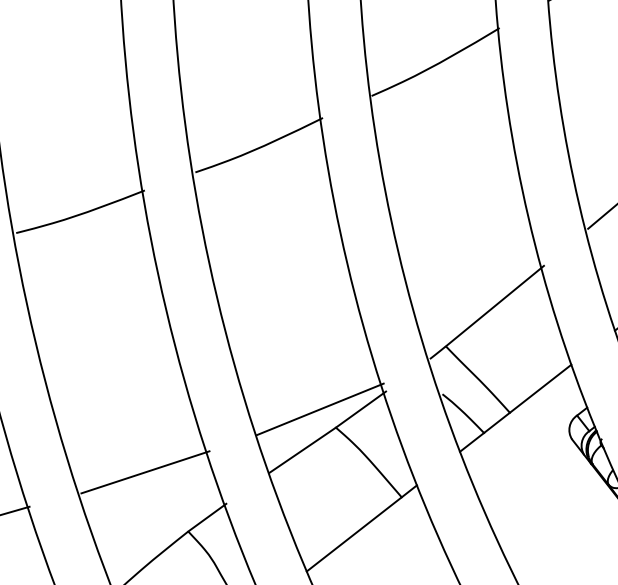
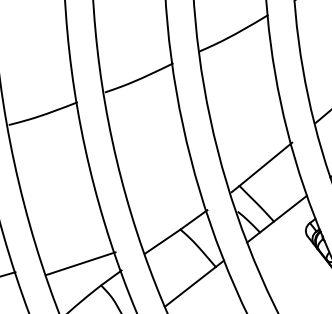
line: (321, 408) -> (172, 219), removed
line: (144, 472) -> (80, 263), moved

